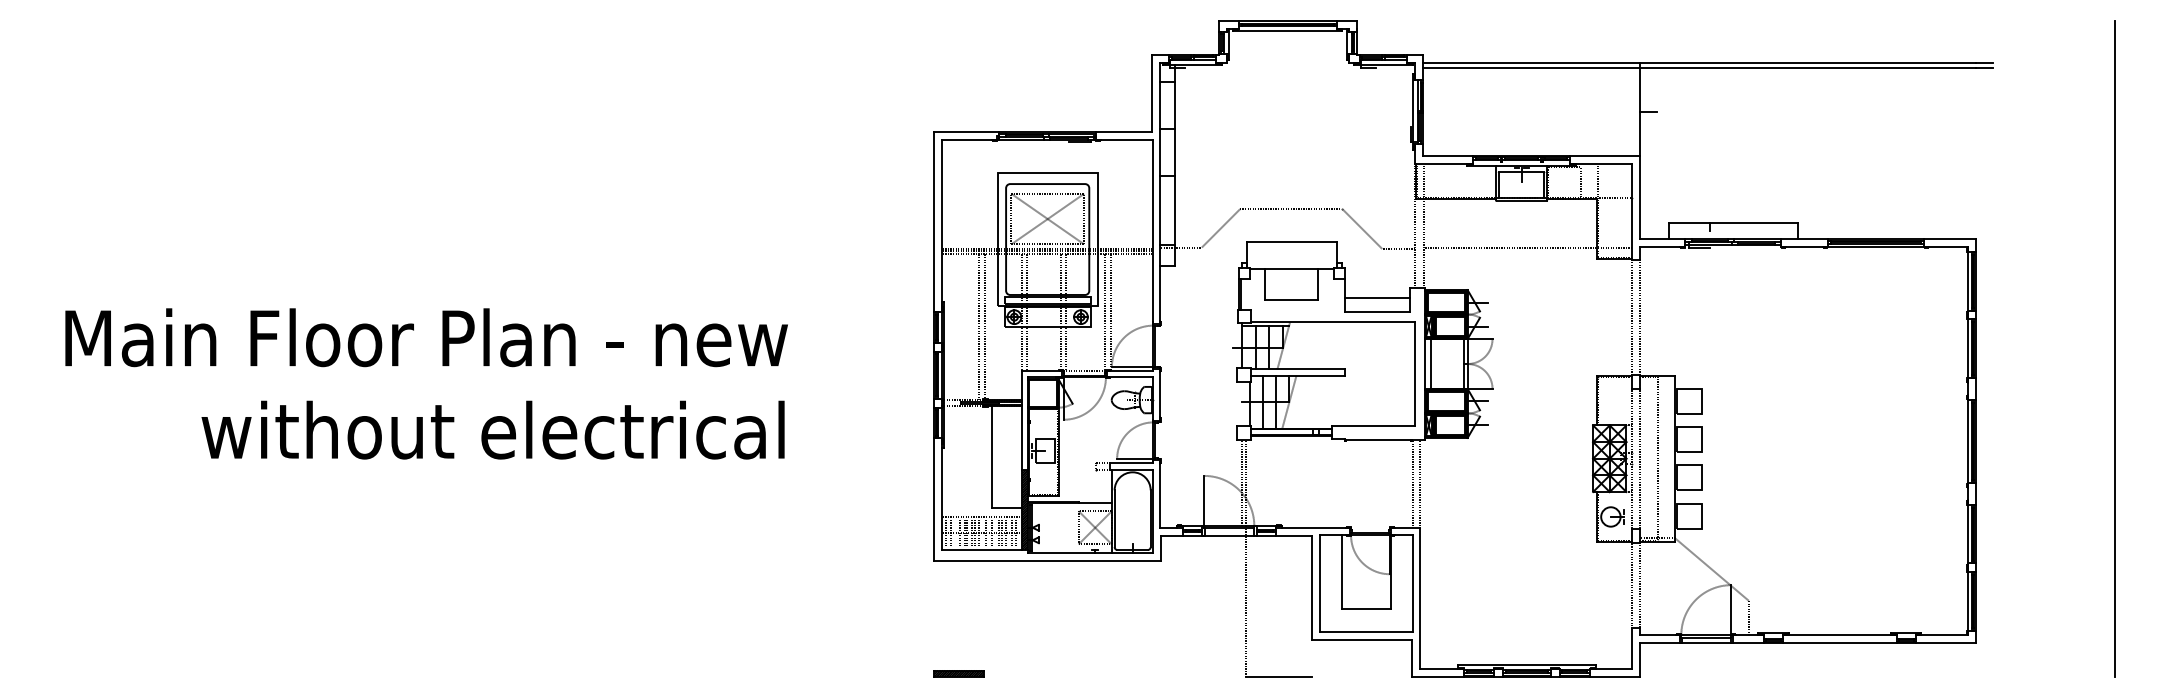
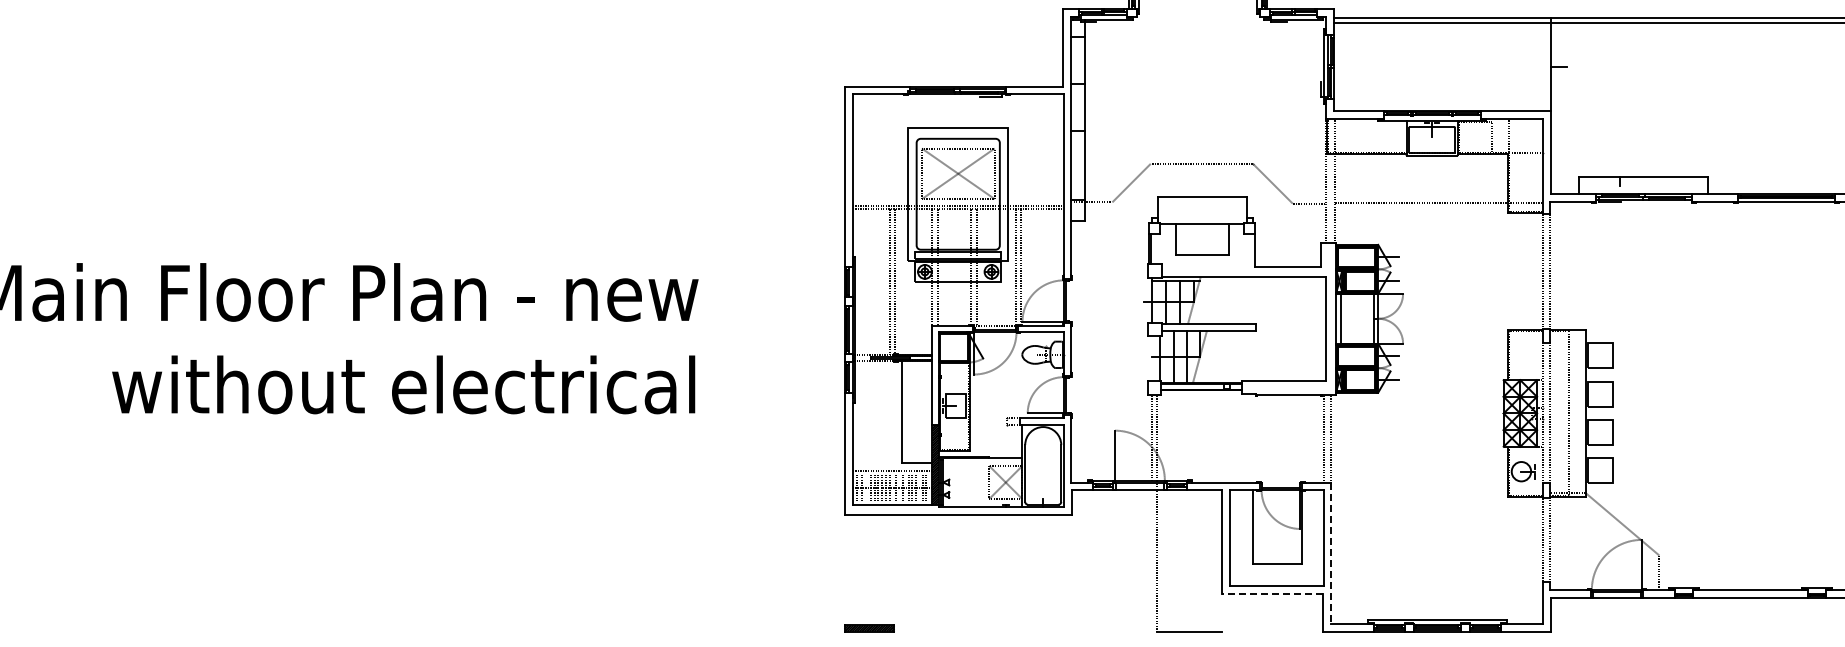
line: (1047, 248) -> (958, 203), removed
line: (1377, 297) -> (1288, 252), removed
line: (1420, 598) -> (1331, 553), solid -> dashed
line: (1361, 639) -> (1272, 594), solid -> dashed

